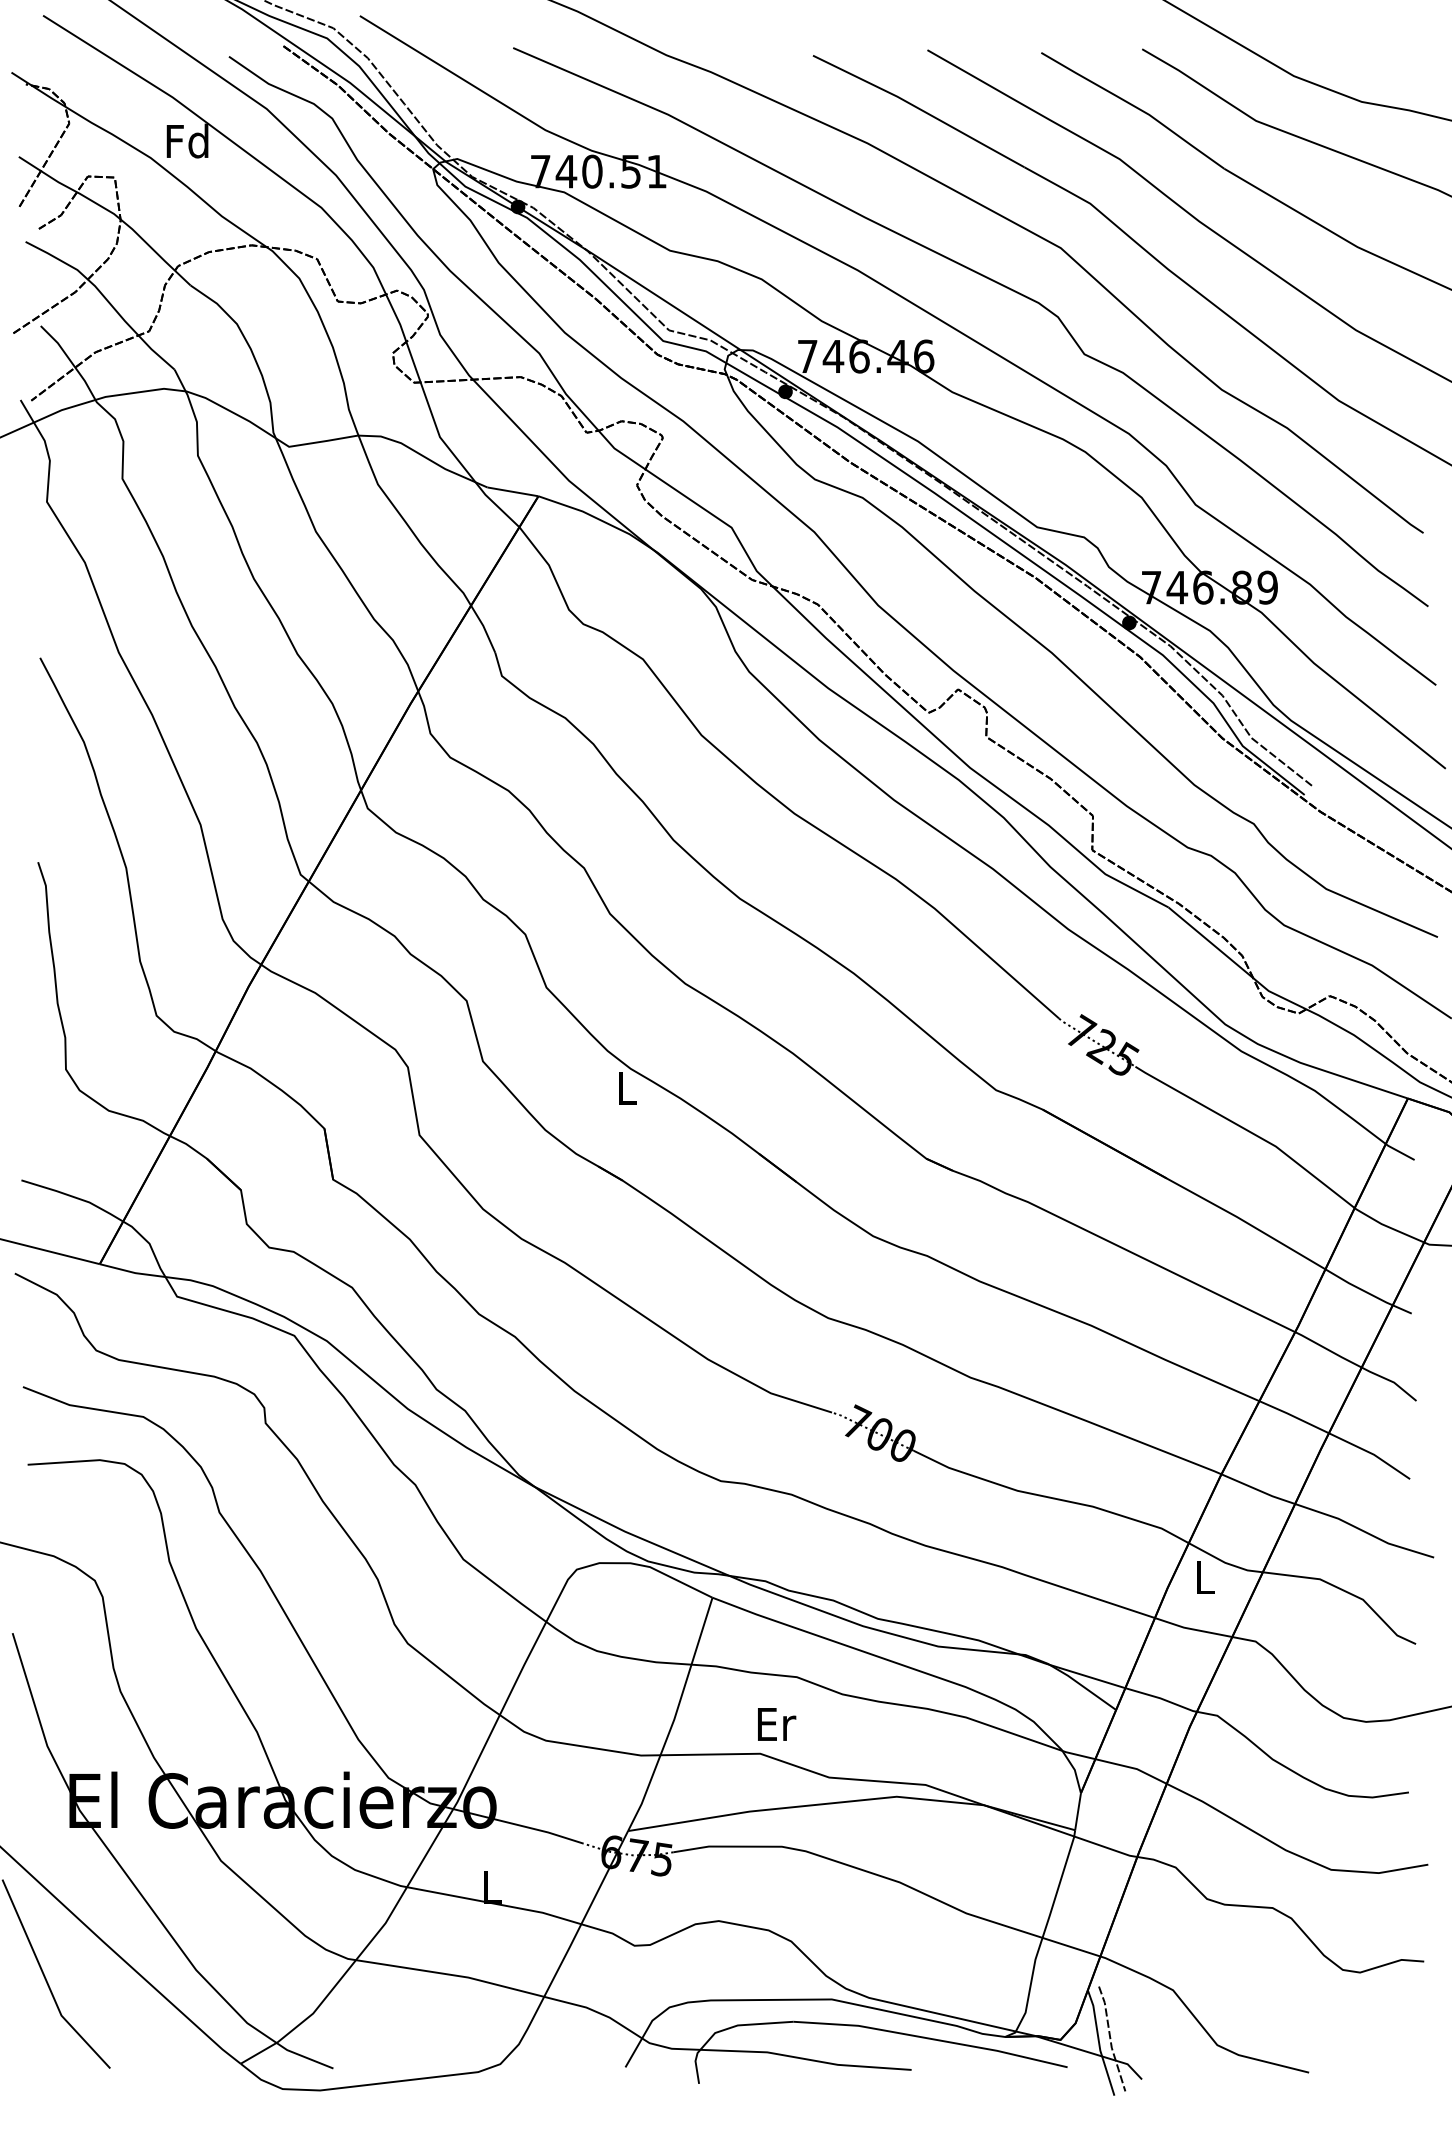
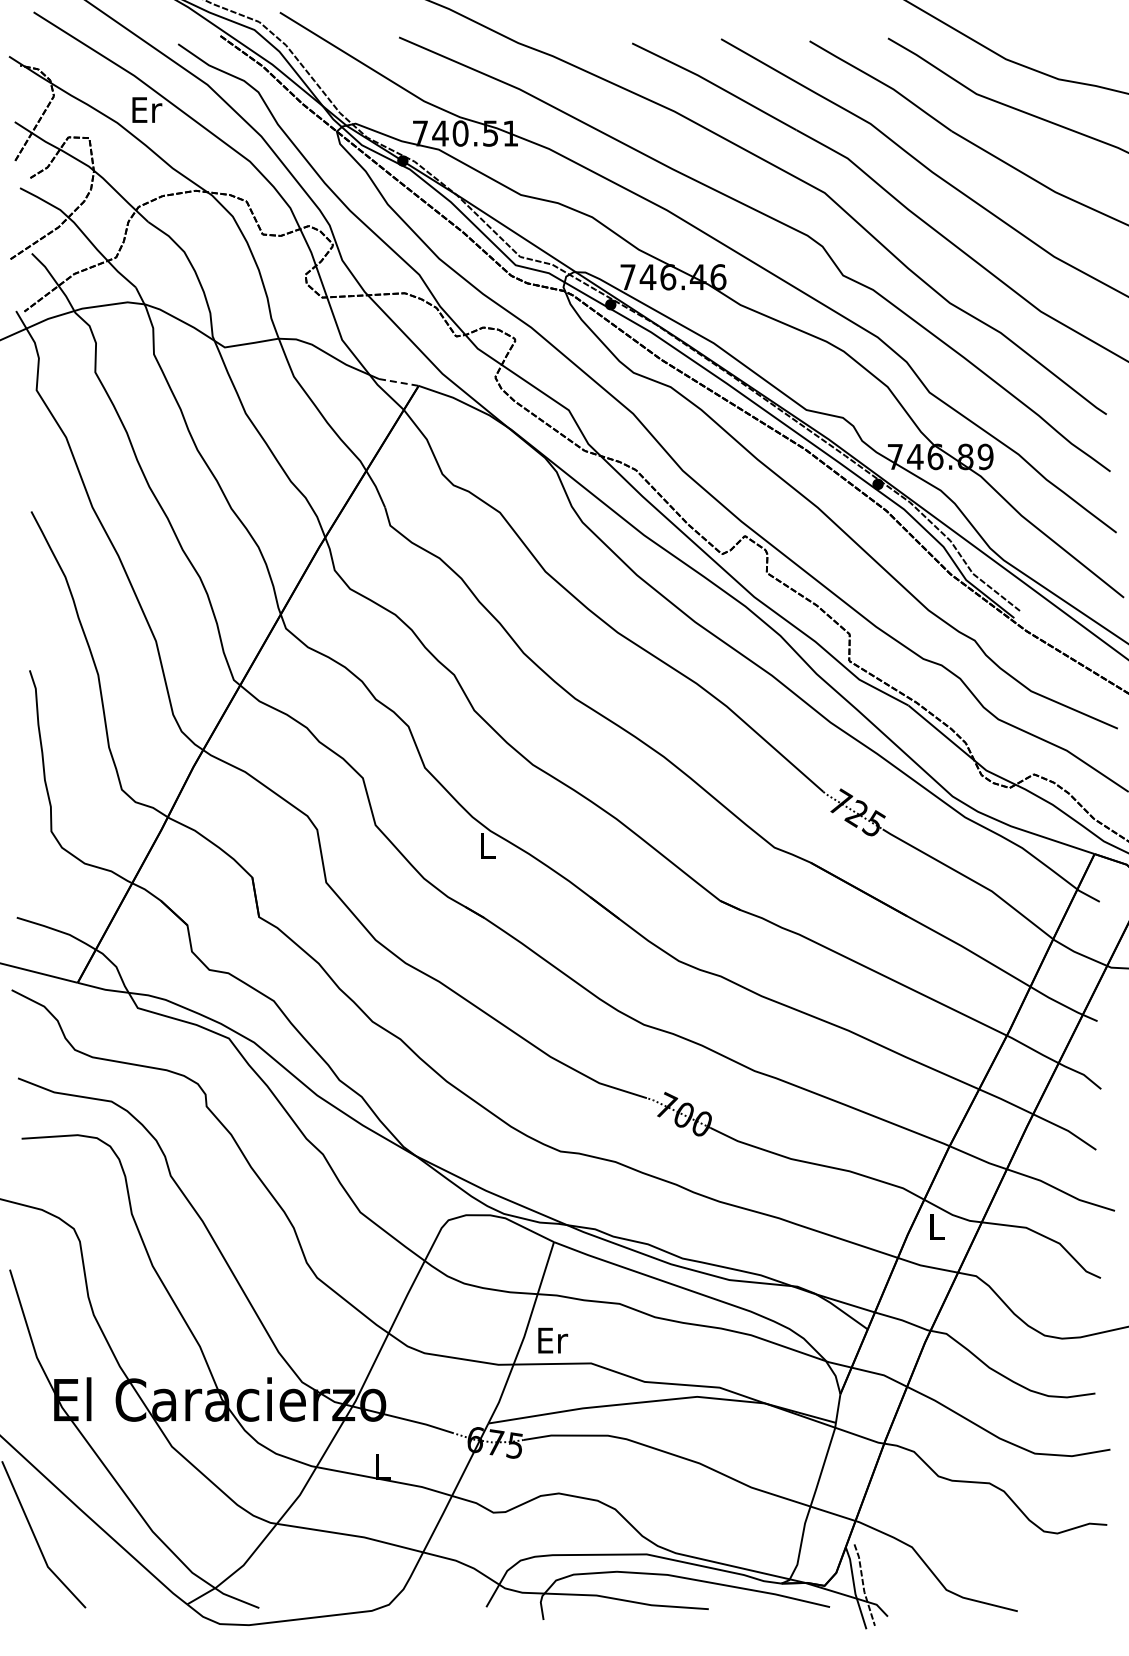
text: (186, 140) -> (145, 109), Fd -> Er
line: (513, 491) -> (399, 382), solid -> dashed
text: (777, 1724) -> (553, 1340), moved

